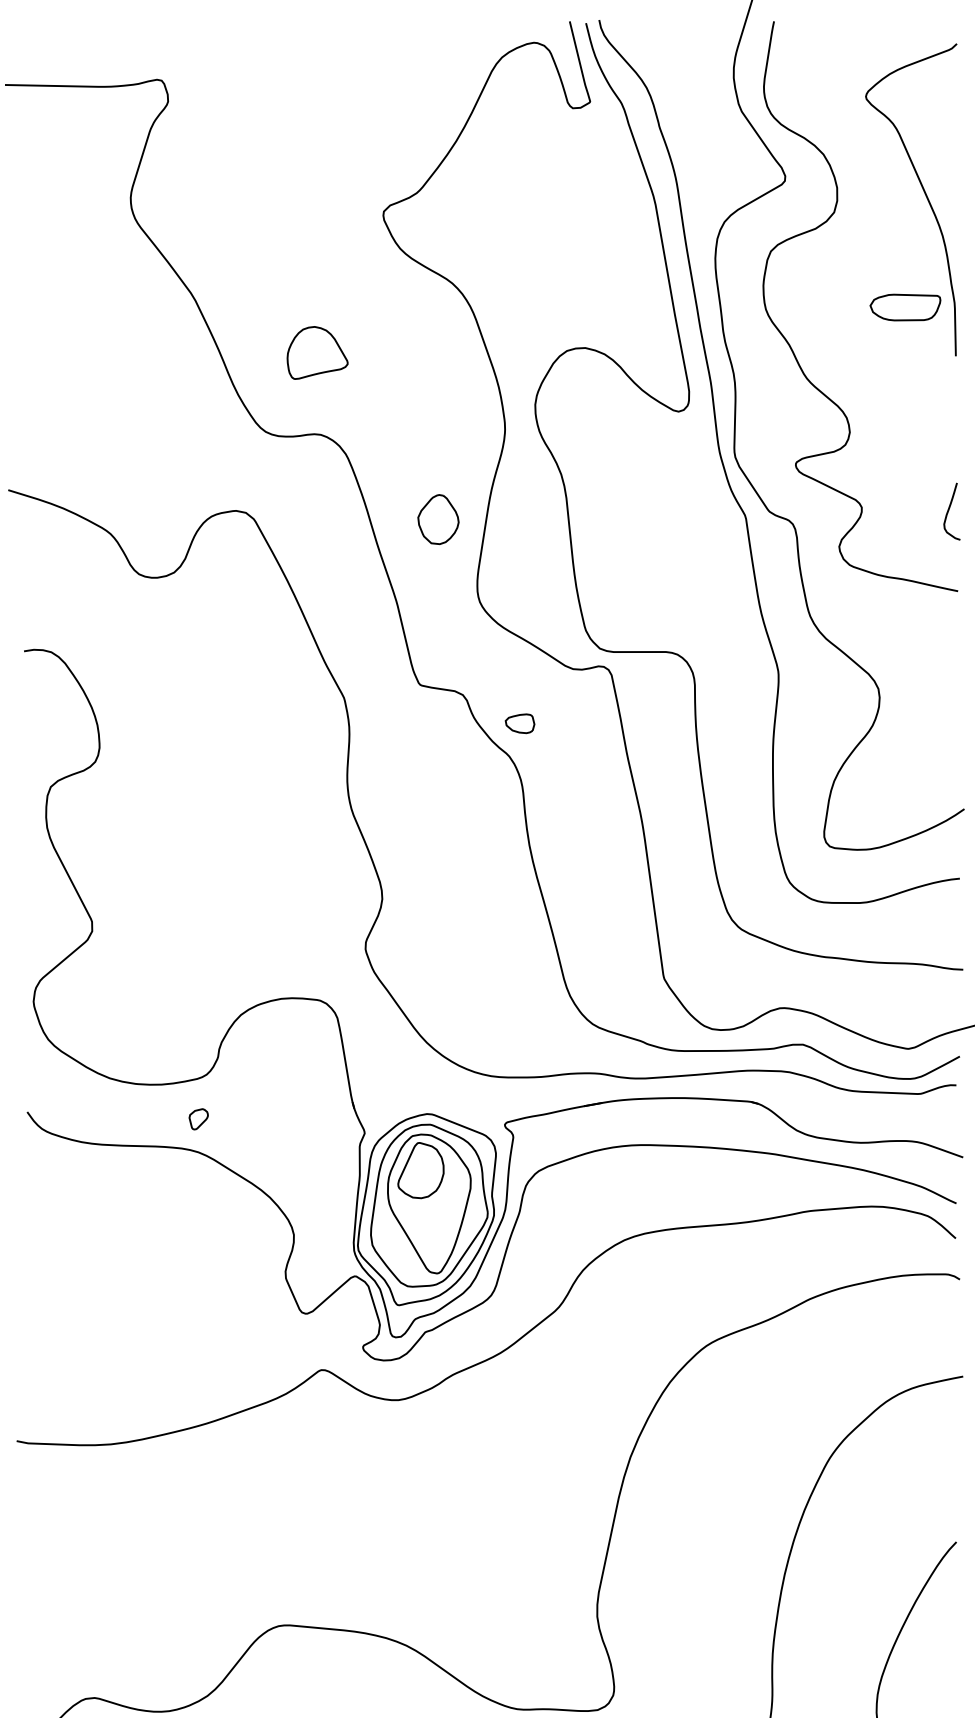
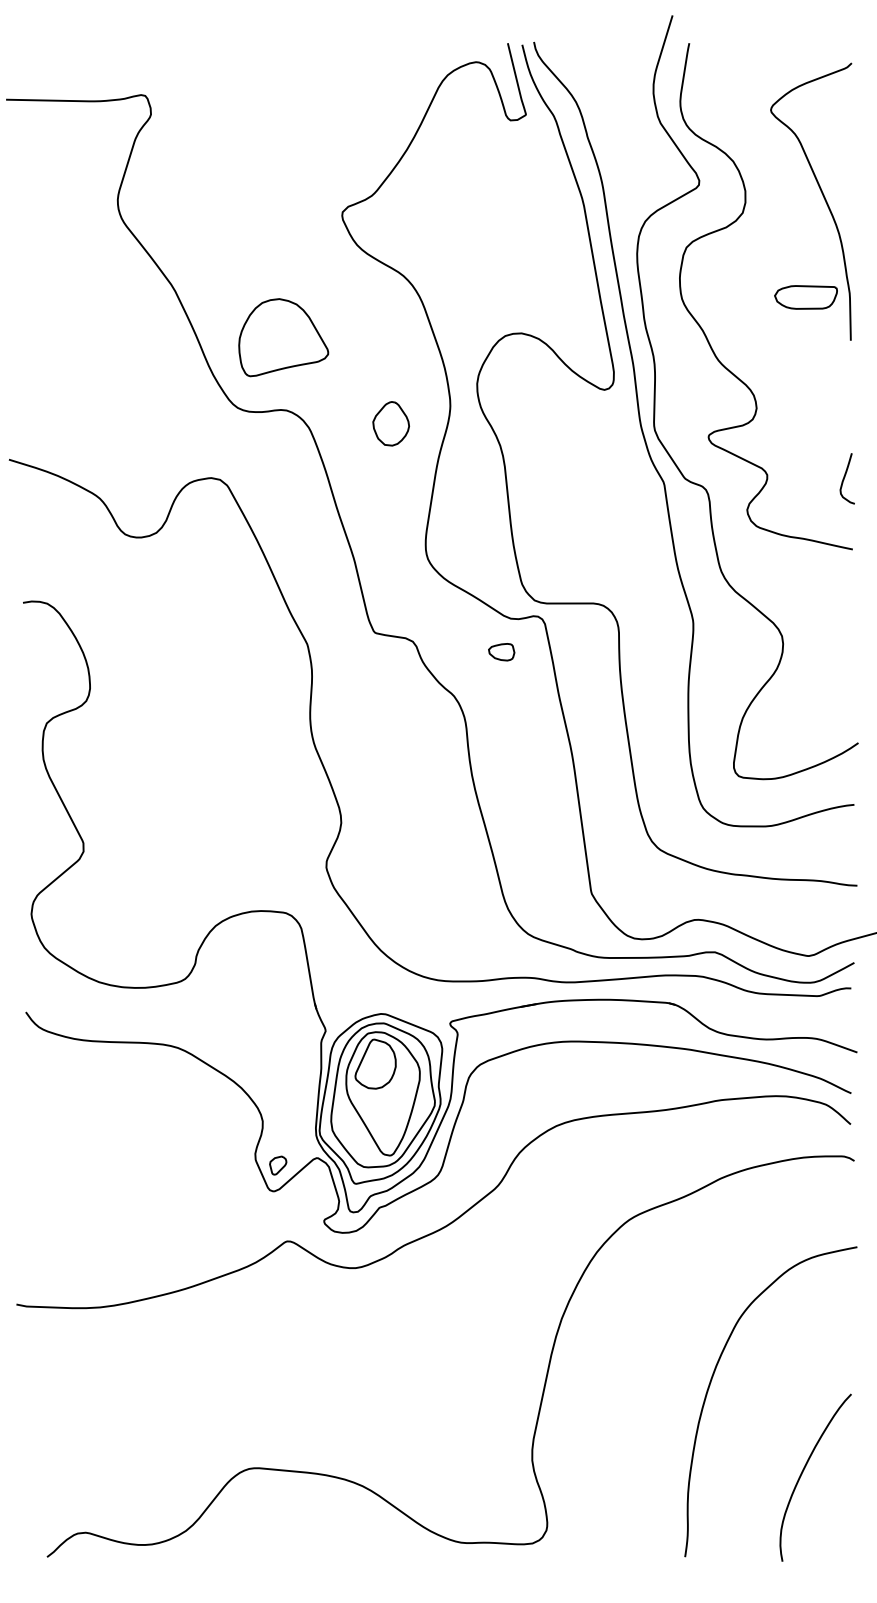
part: (317, 352) -> (283, 337), size x1.67
part: (437, 519) -> (390, 423), moved
part: (519, 724) -> (501, 652), moved
part: (199, 1119) -> (278, 1165), moved

